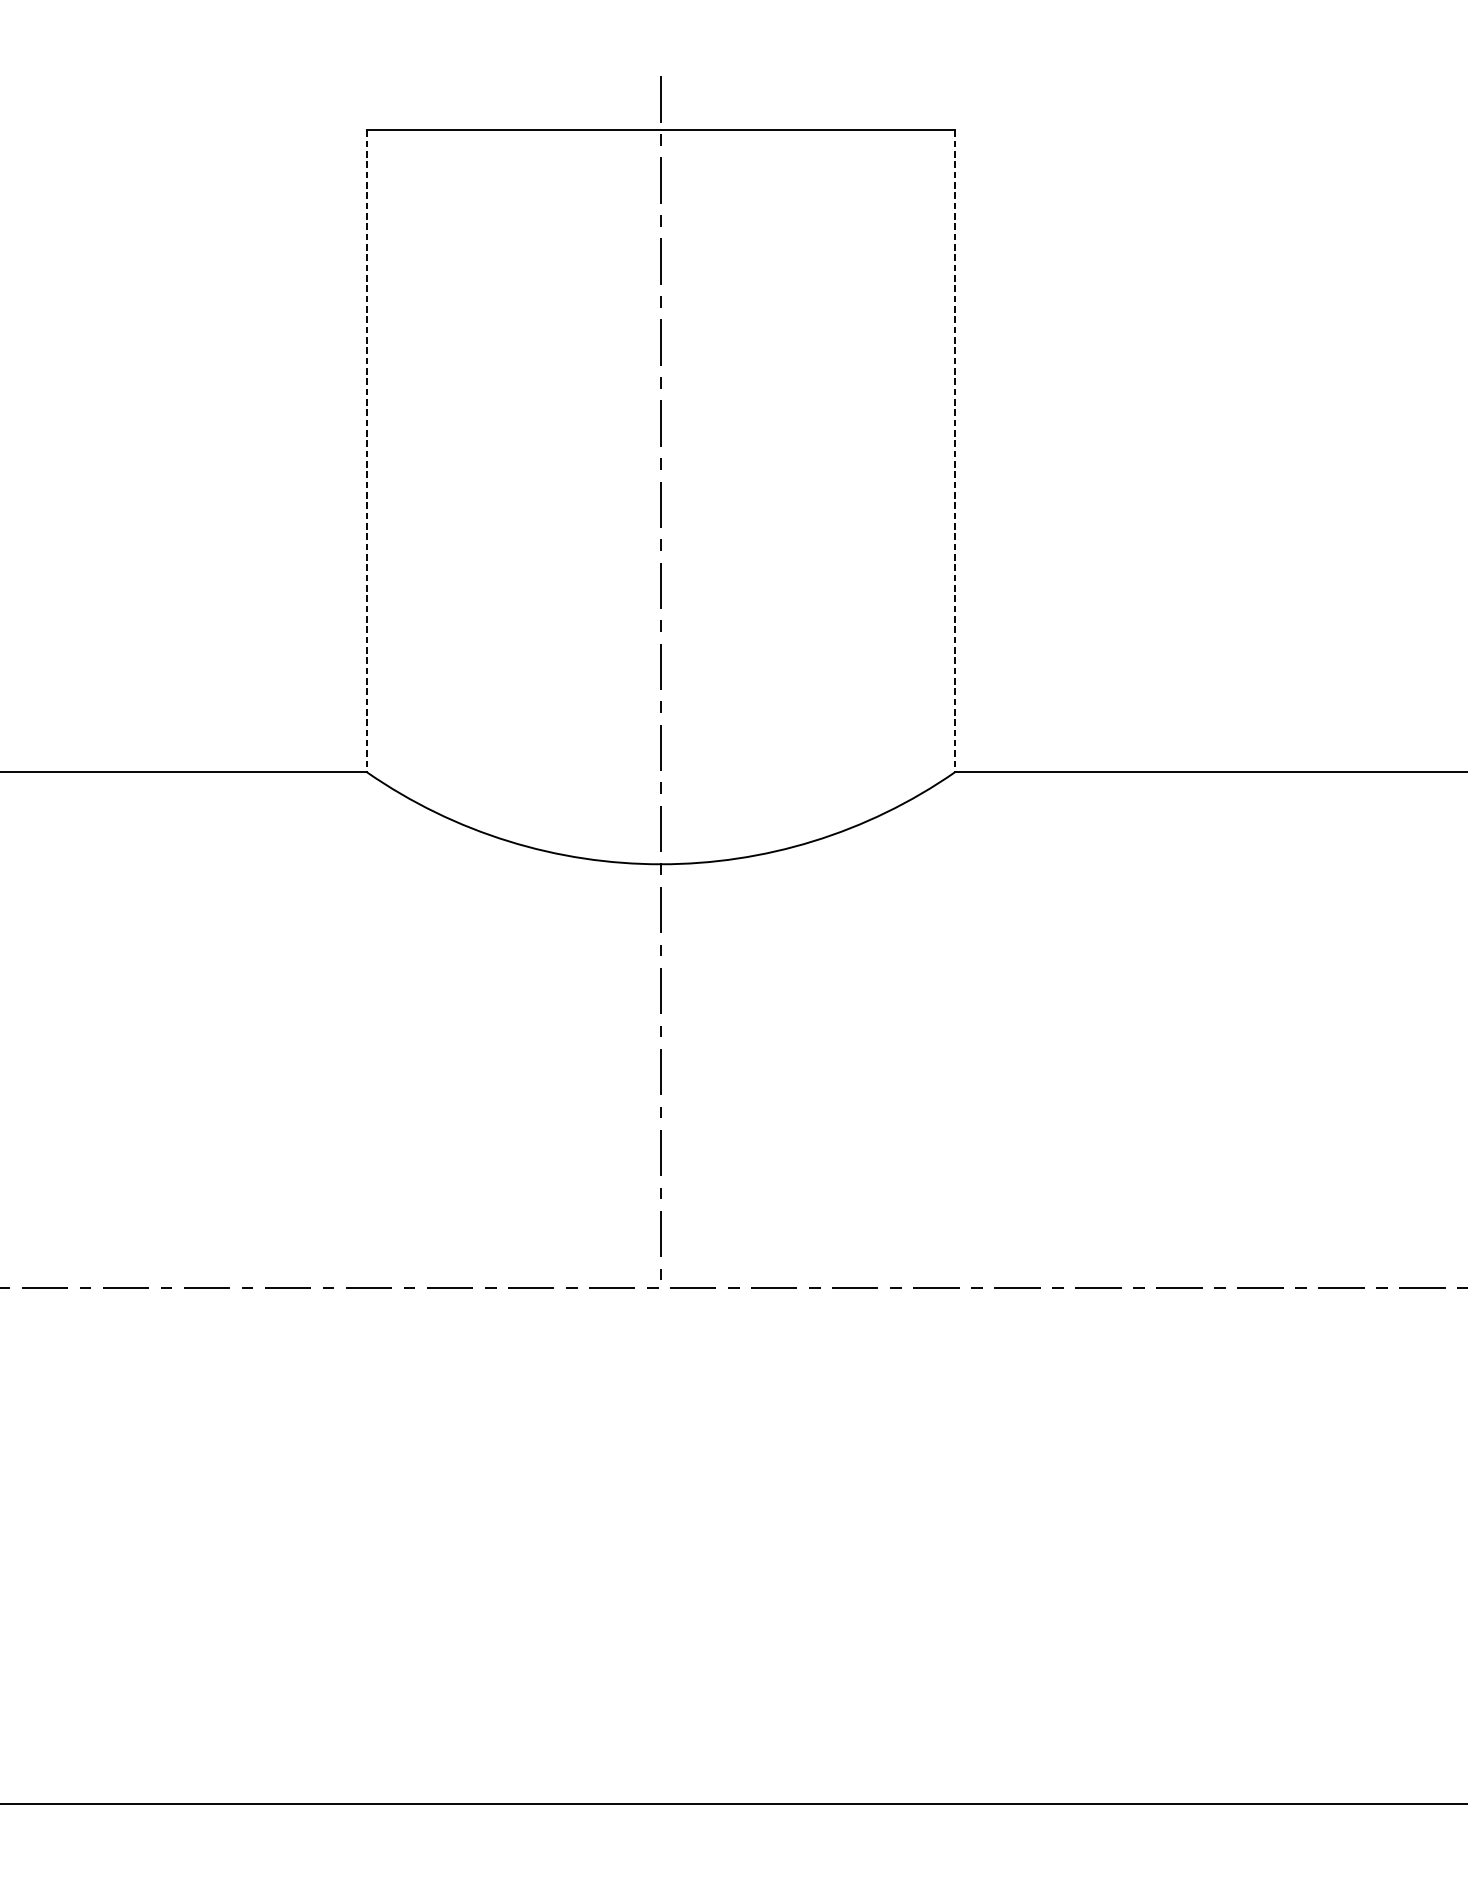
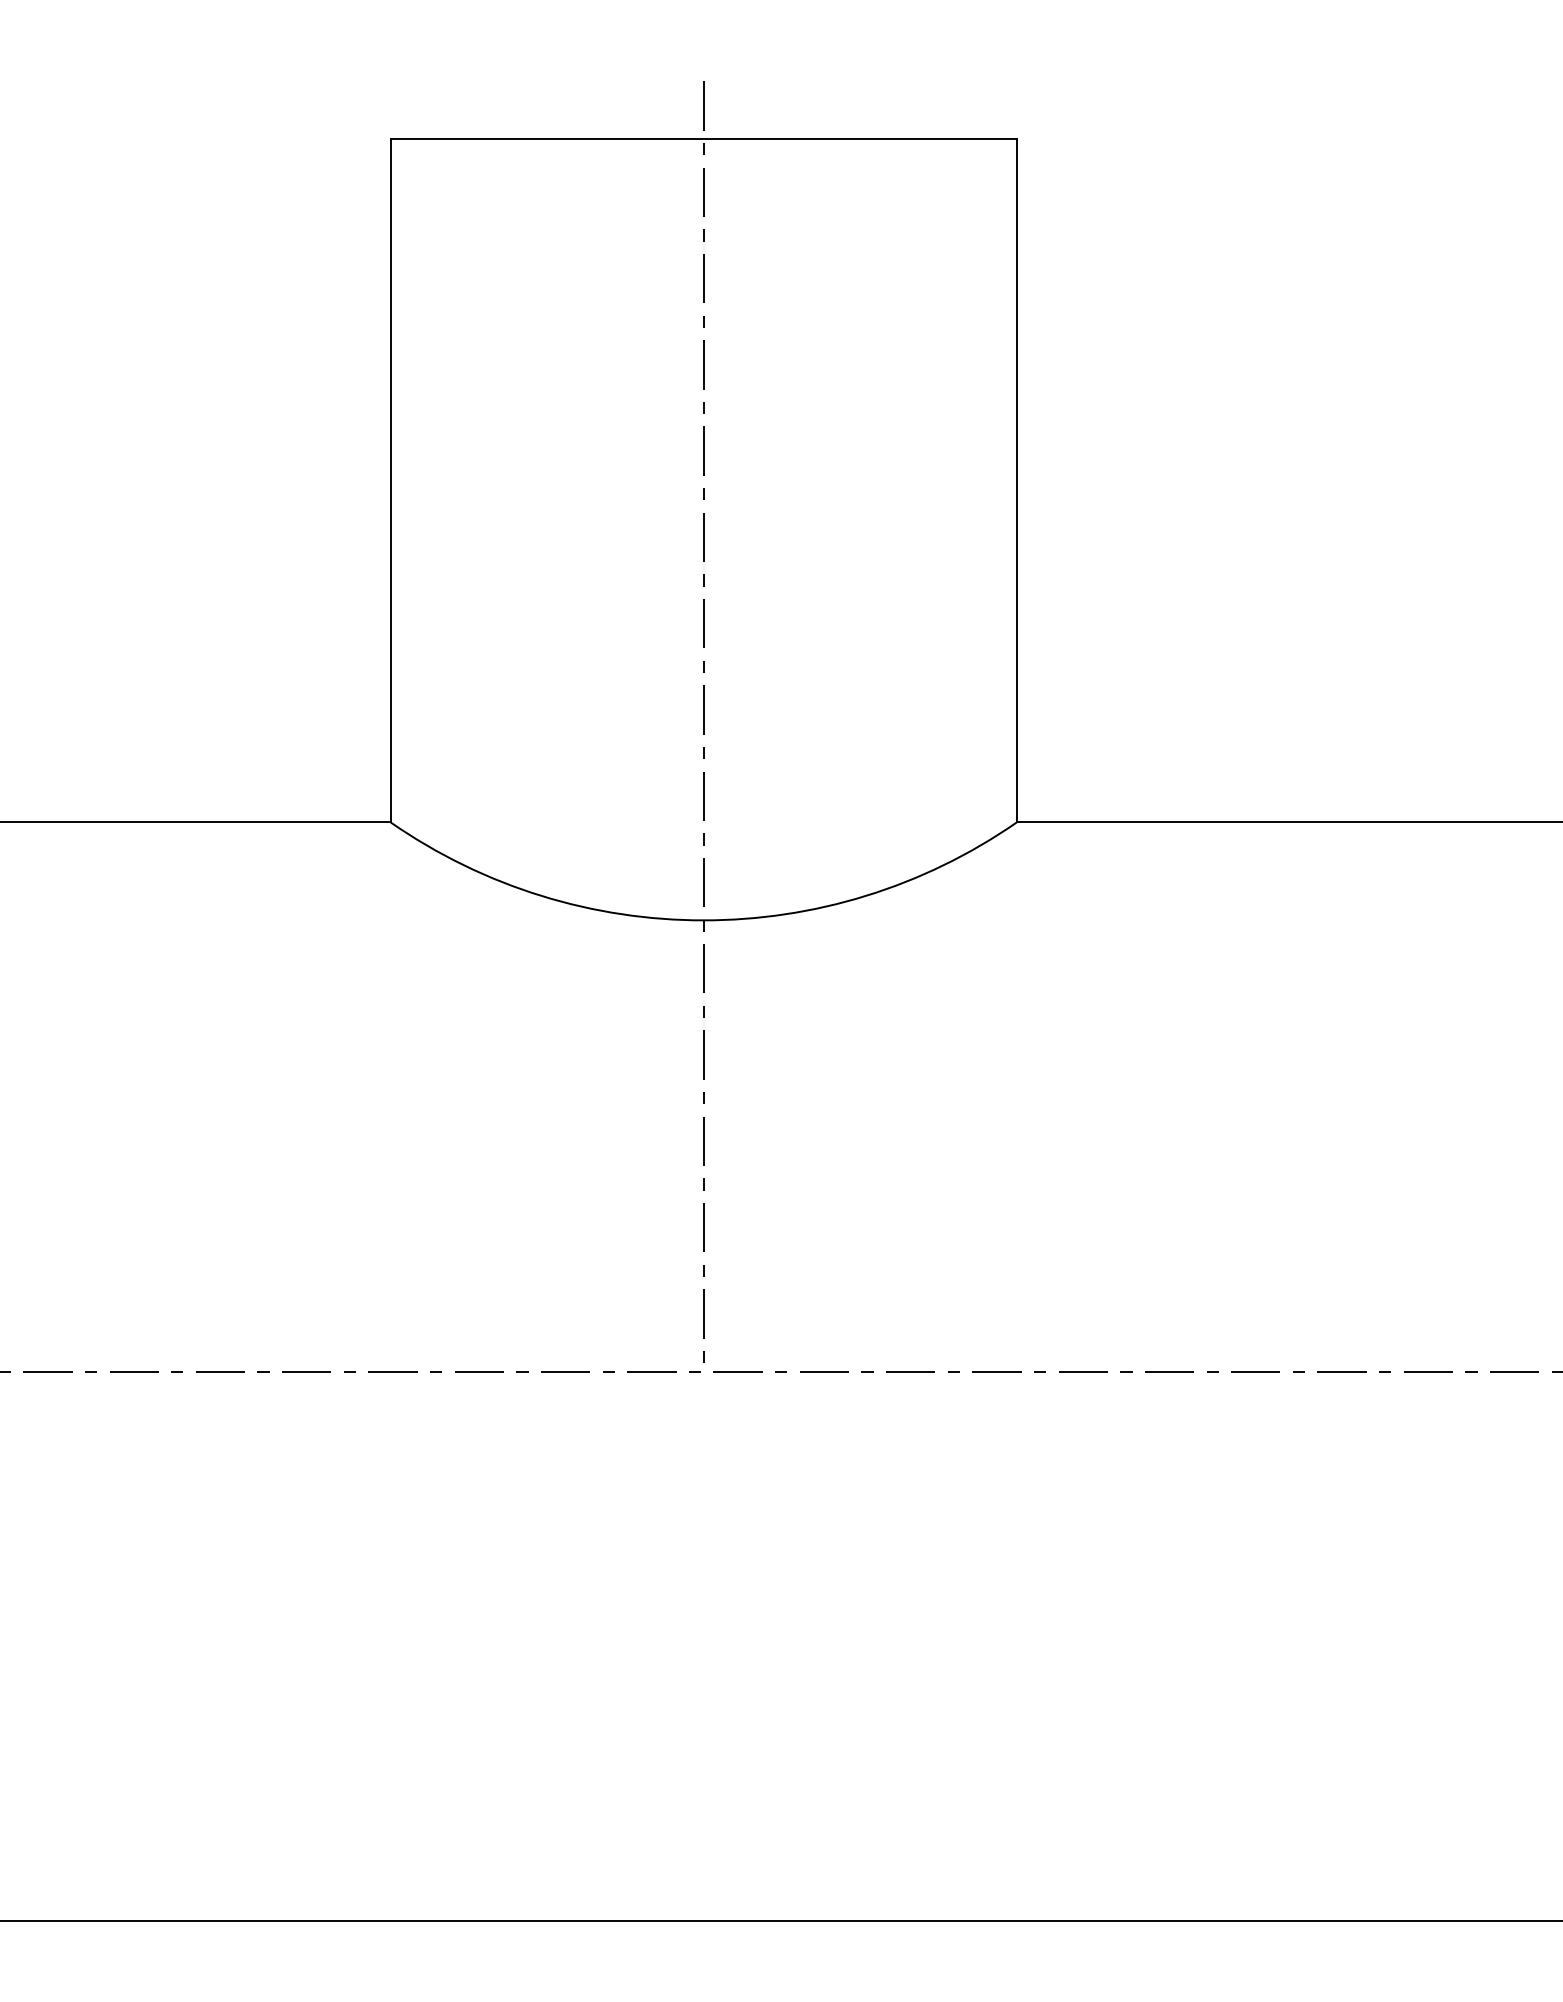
line: (366, 451) -> (390, 480), dashed -> solid
line: (954, 451) -> (1016, 480), dashed -> solid

